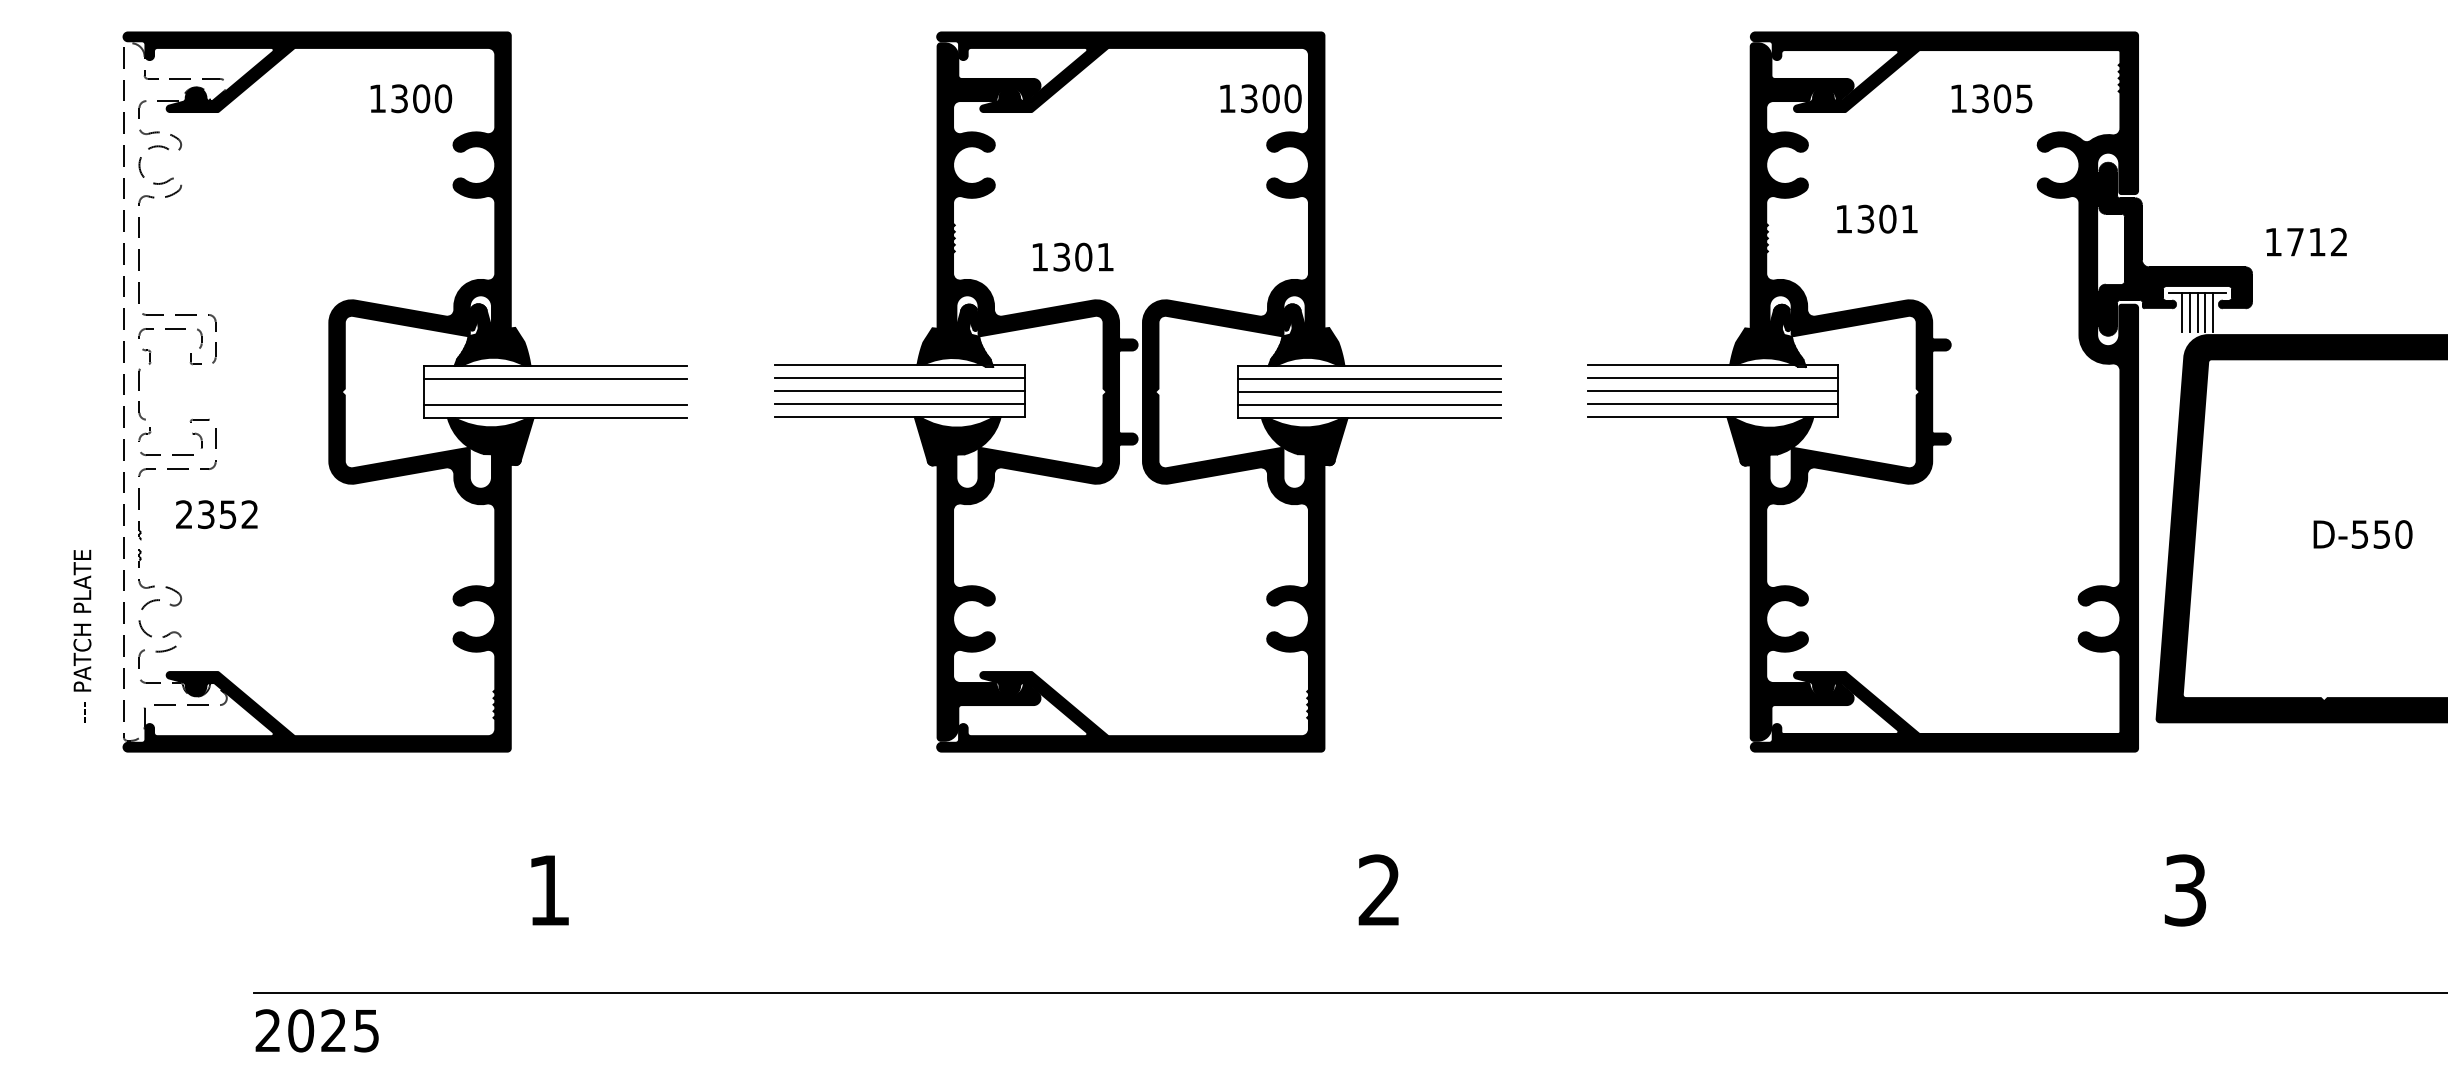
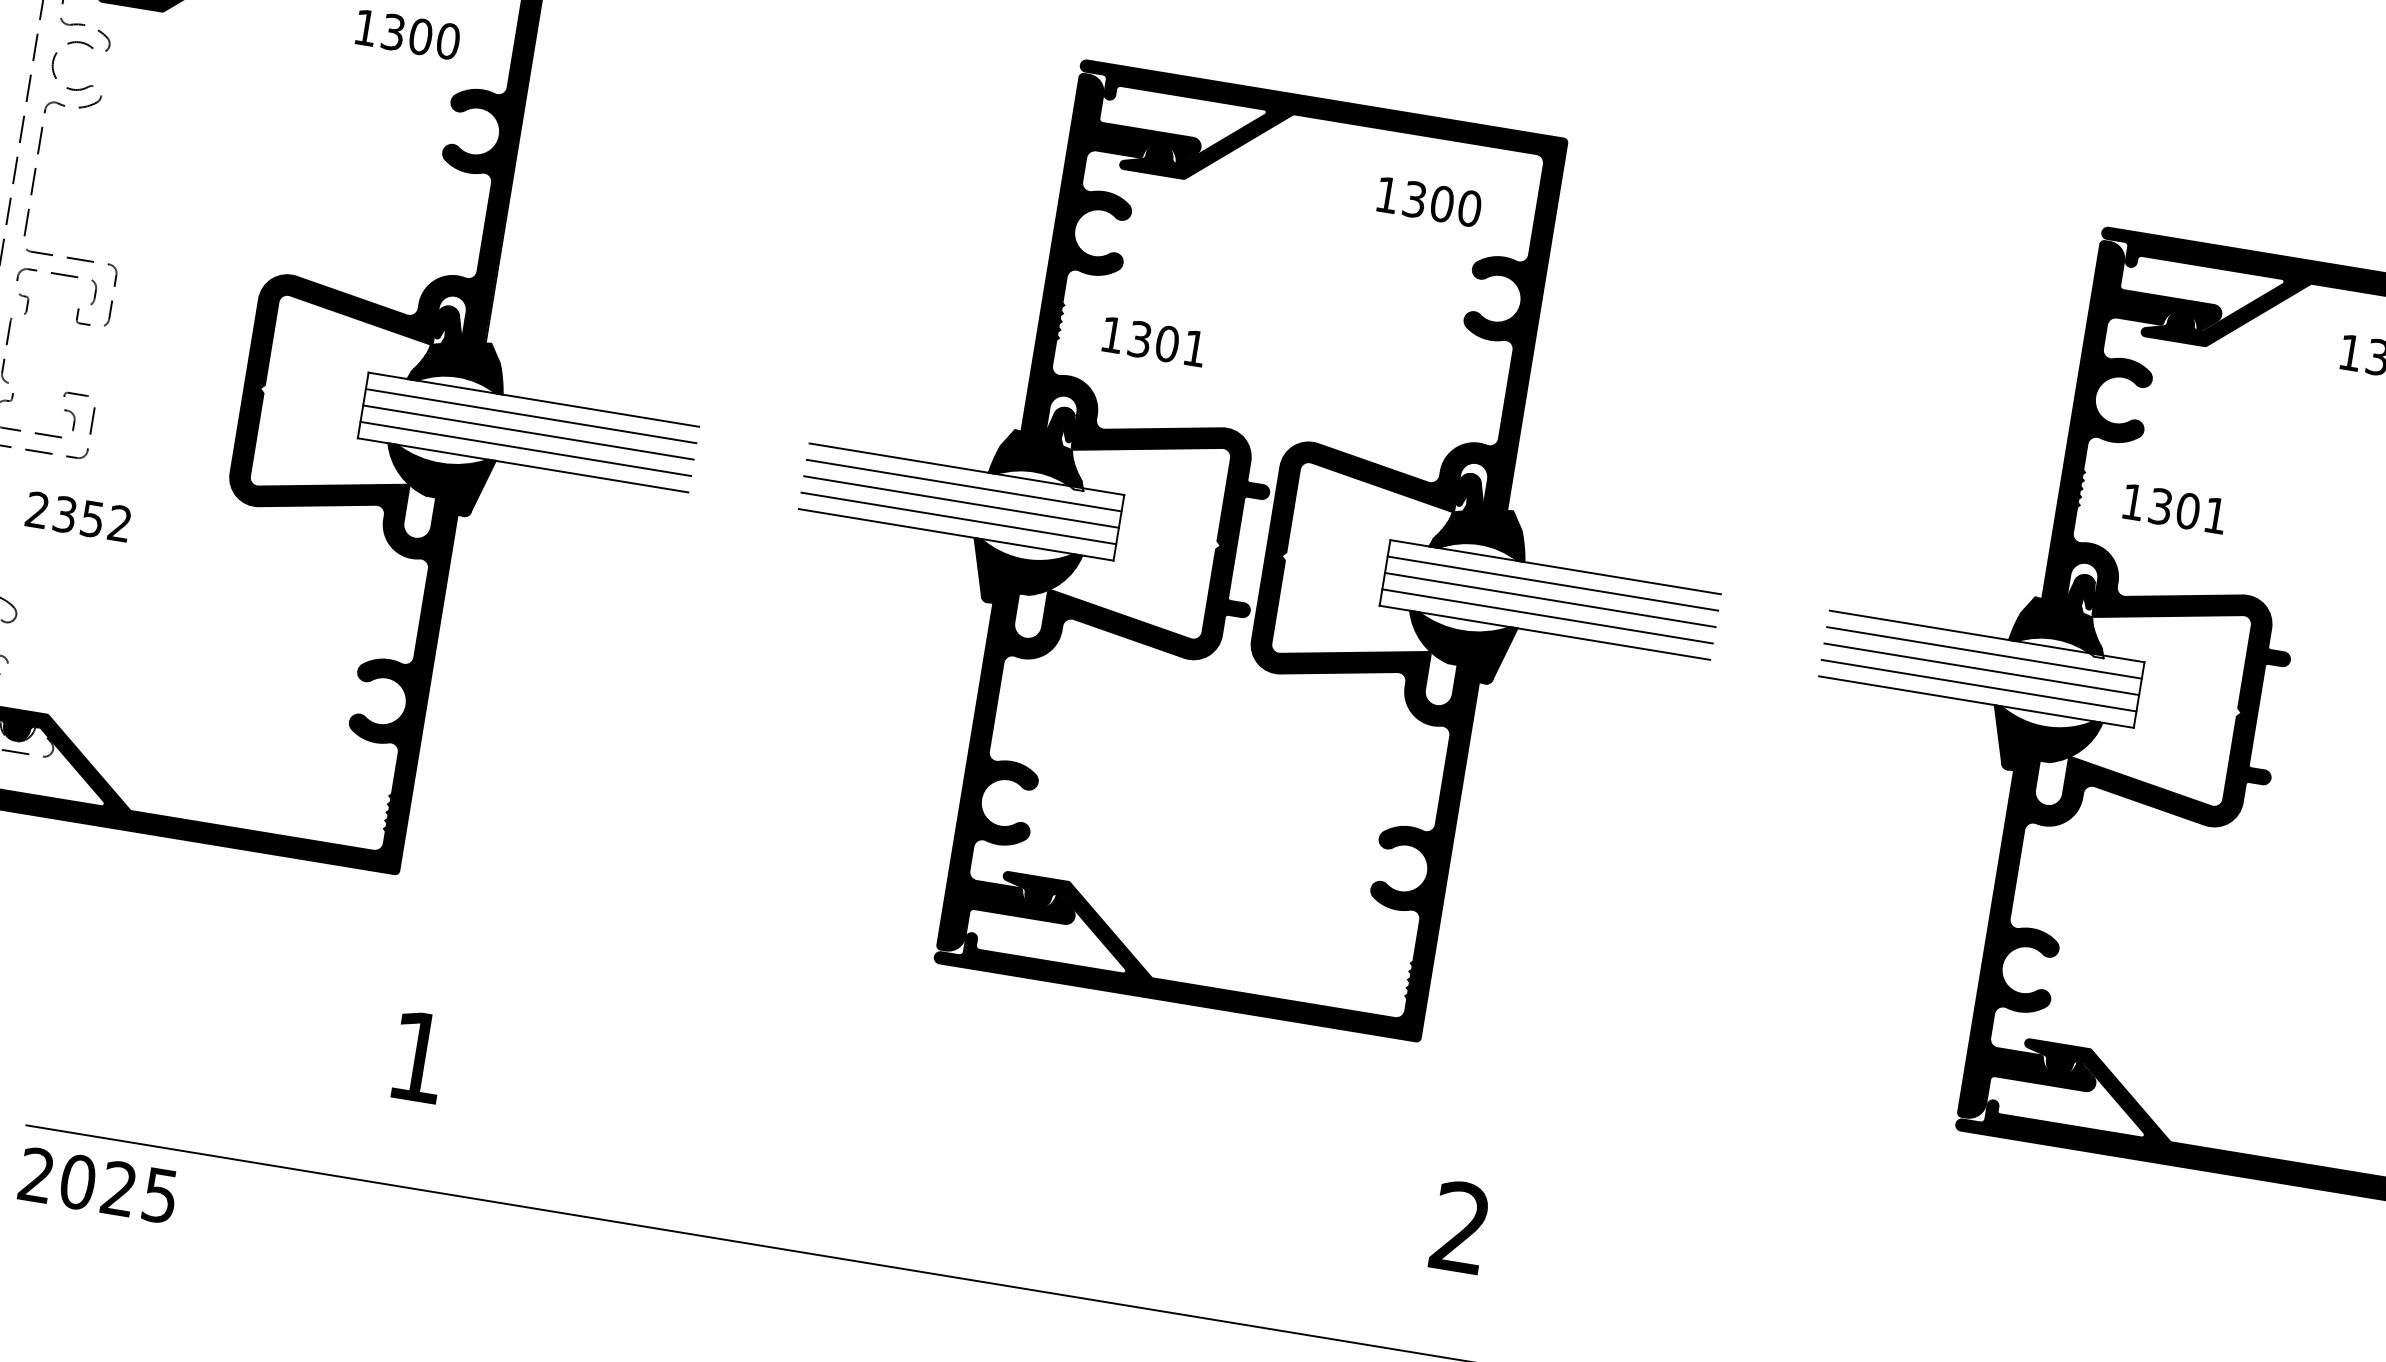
text: (1260, 98) -> (1428, 201), moved
text: (1877, 218) -> (2175, 508), moved
text: (1072, 256) -> (1153, 340), moved
line: (554, 392) -> (527, 432), added

